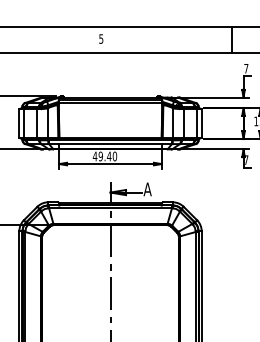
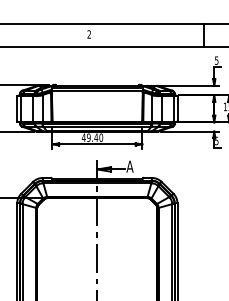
text: (101, 38) -> (89, 34), 5 -> 2
text: (246, 68) -> (216, 60), 7 -> 5
text: (246, 160) -> (216, 141), 7 -> 5

